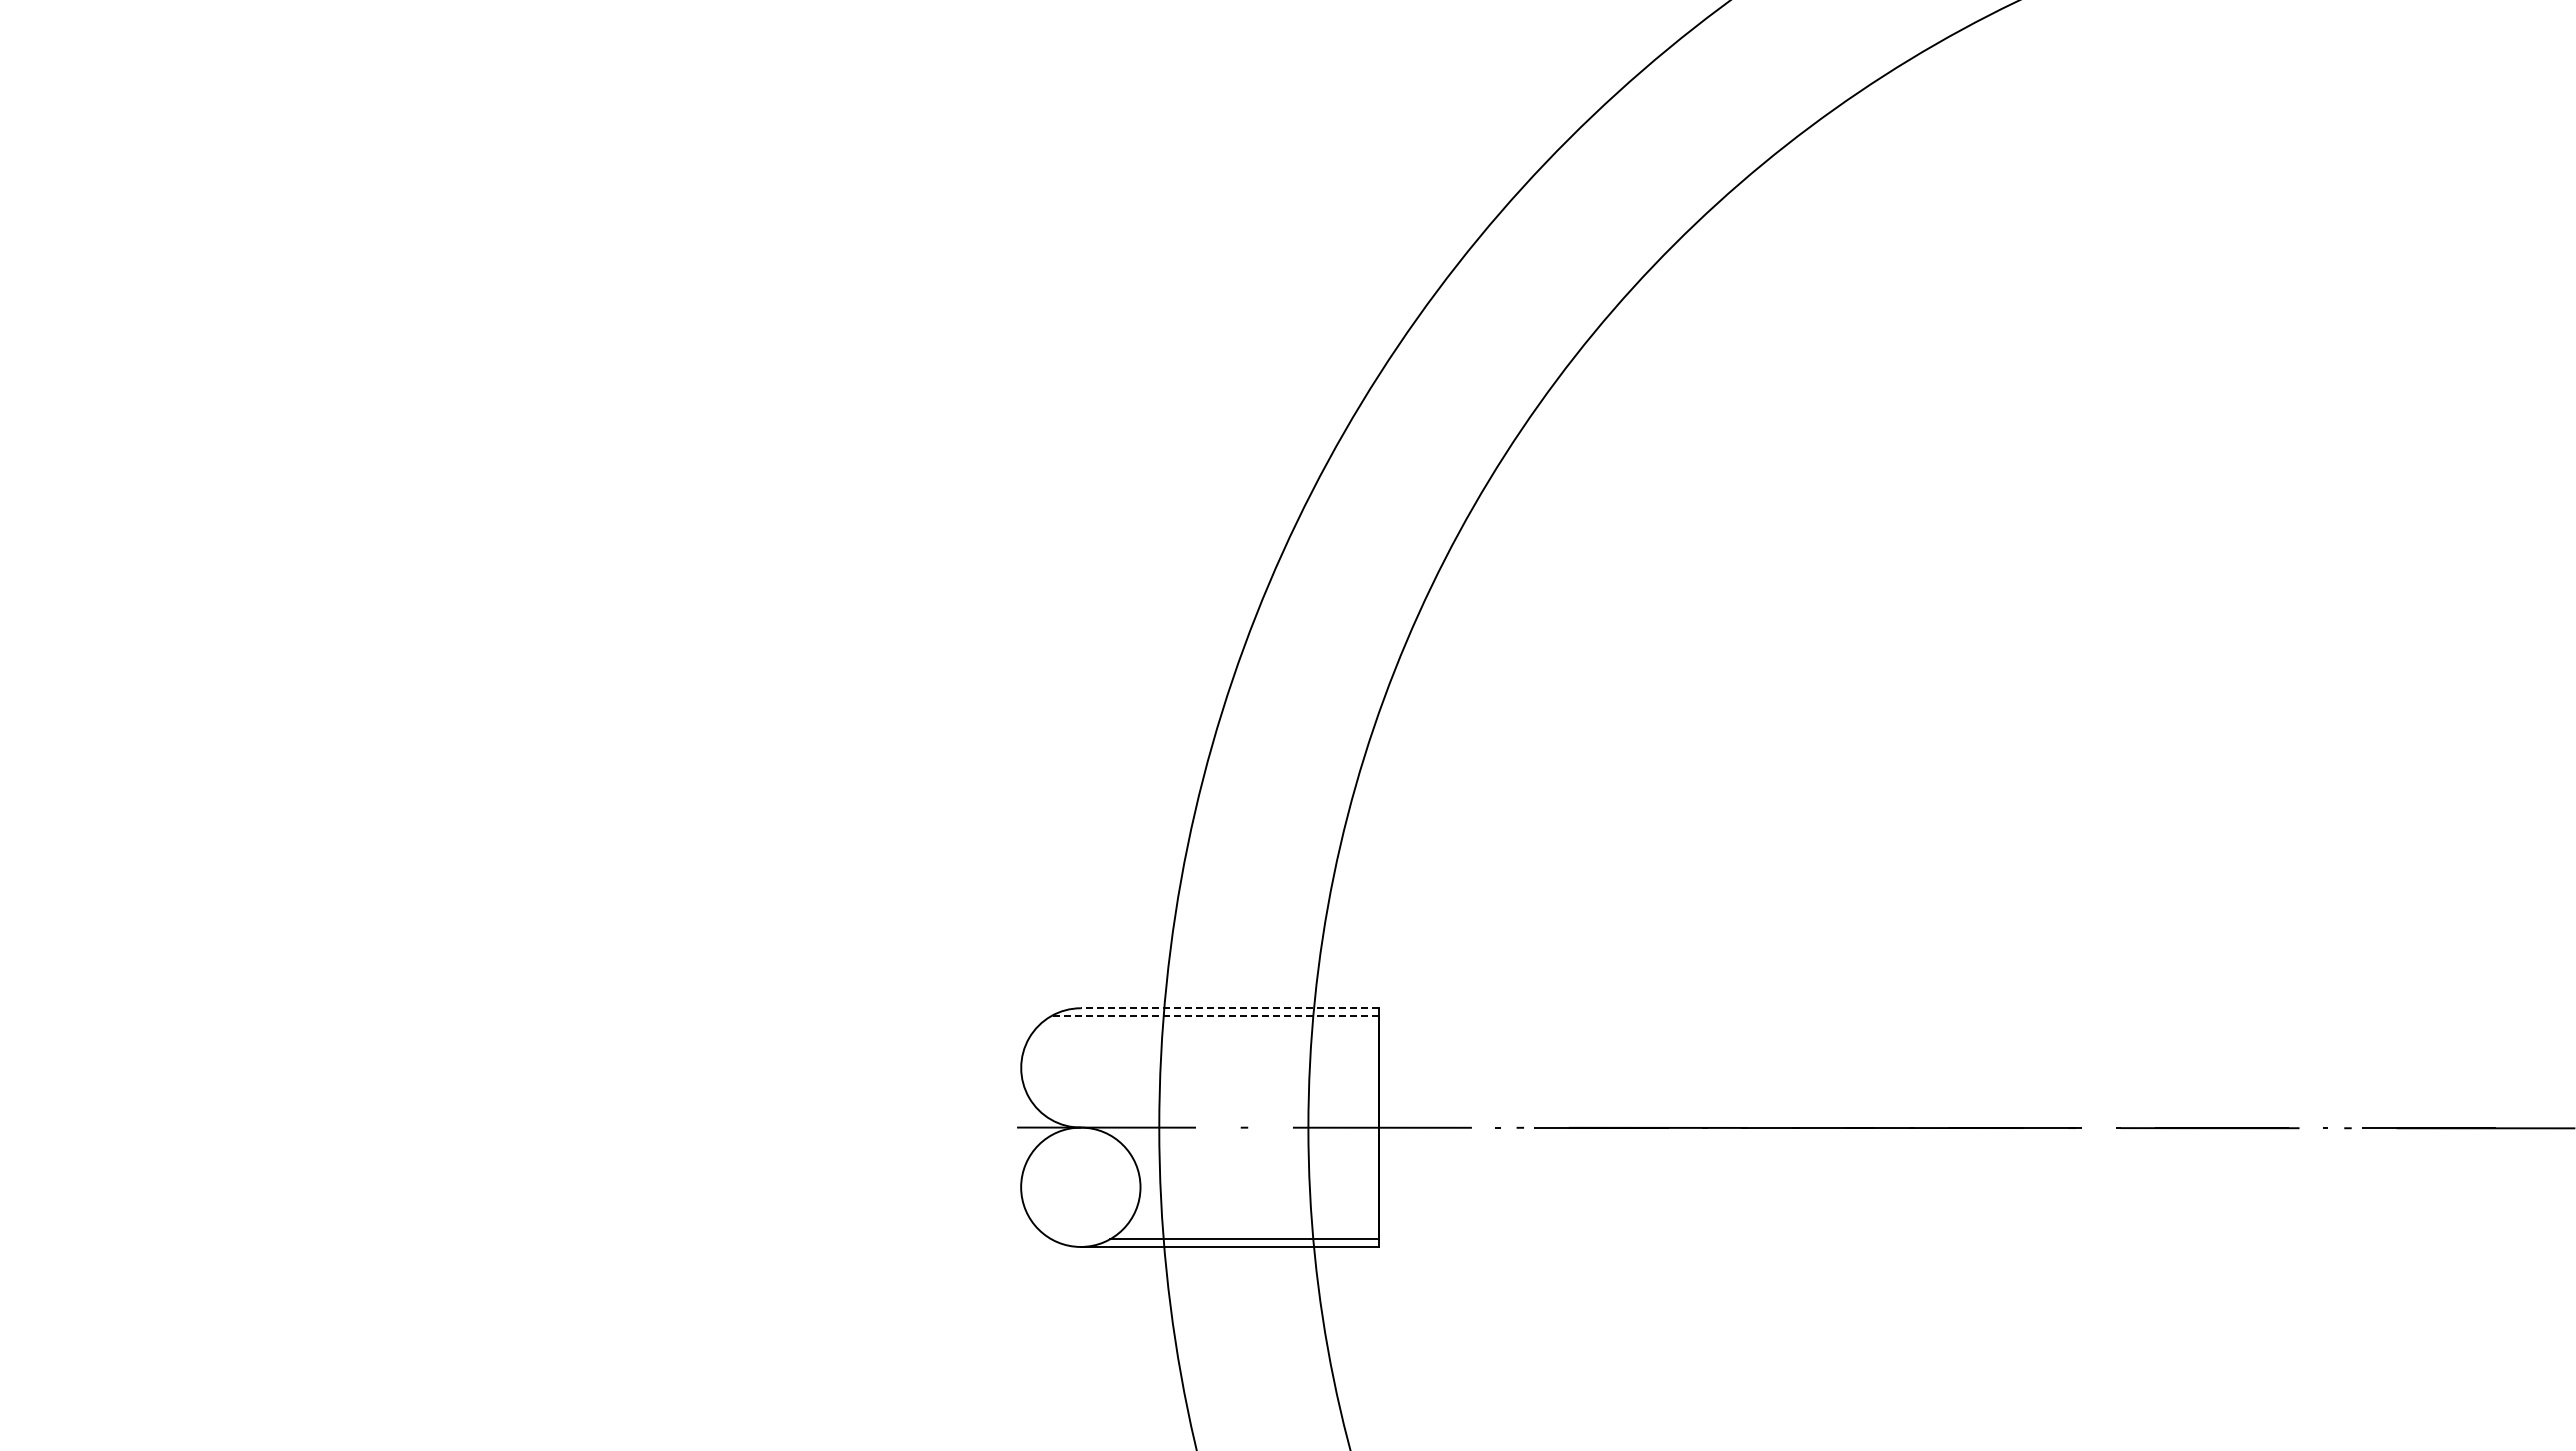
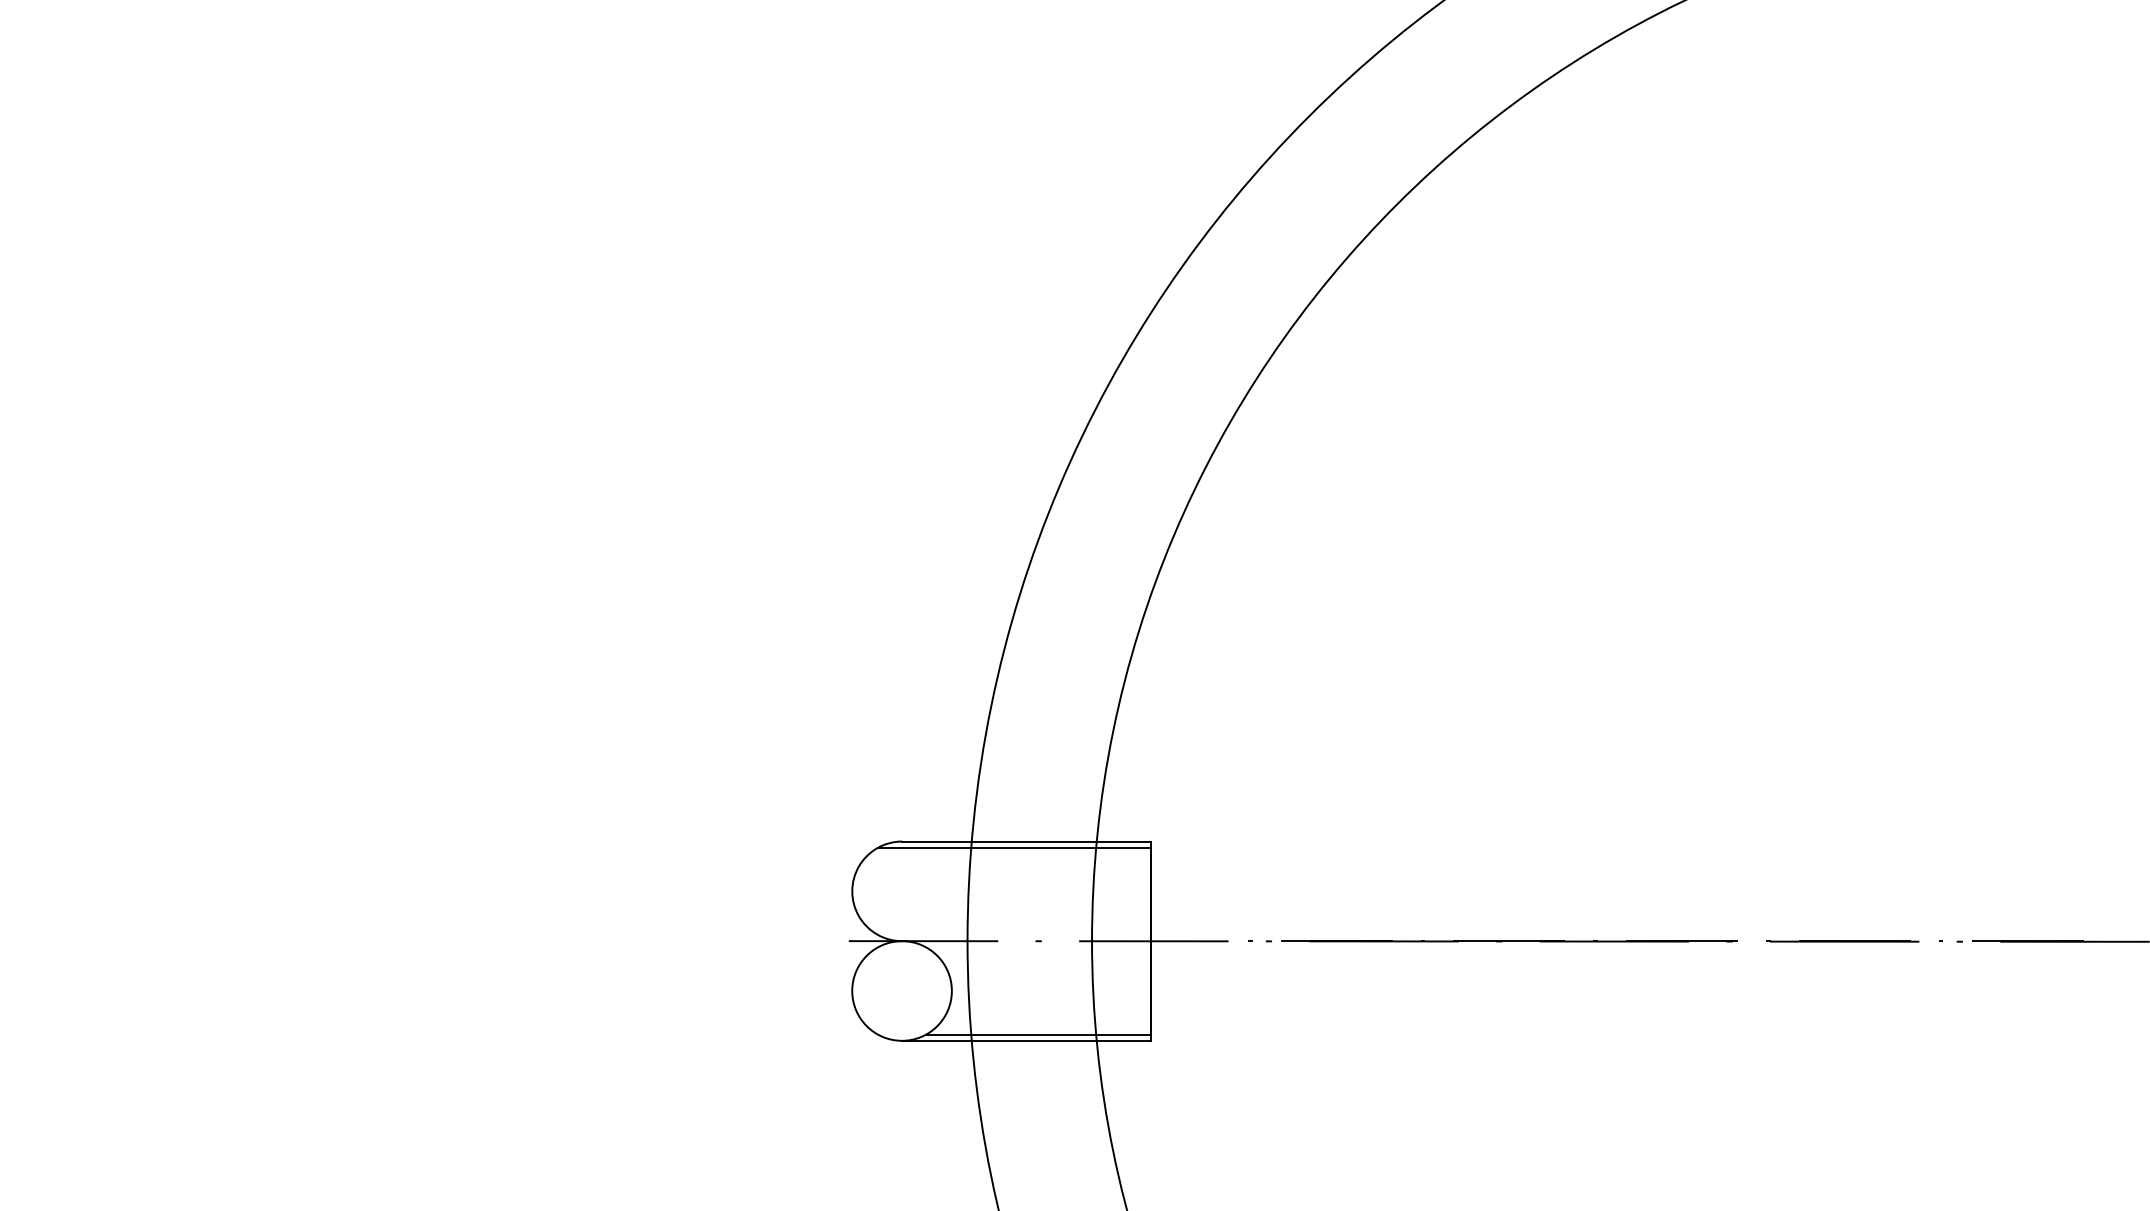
line: (1229, 1008) -> (1026, 841), dashed -> solid
line: (1215, 1015) -> (1014, 847), dashed -> solid

